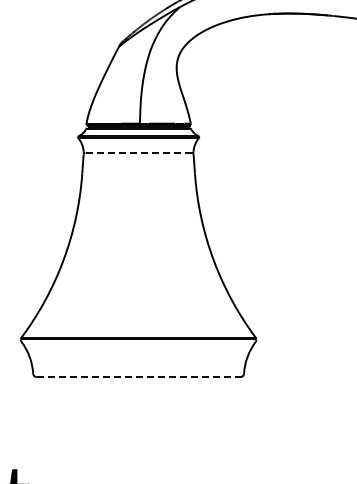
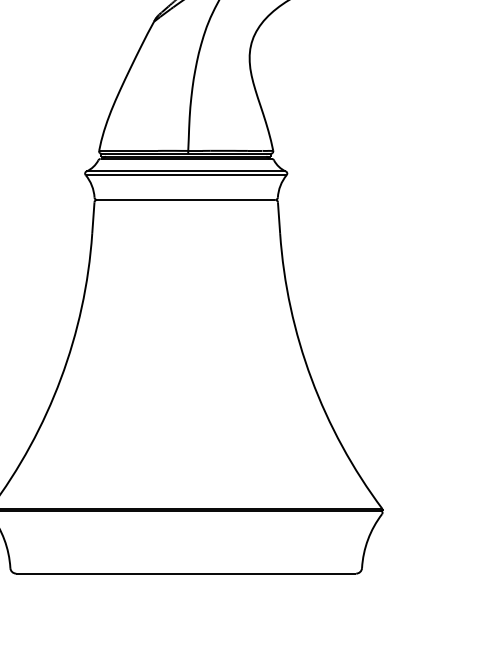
line: (138, 153) -> (186, 200), dashed -> solid
line: (138, 377) -> (186, 574), dashed -> solid

